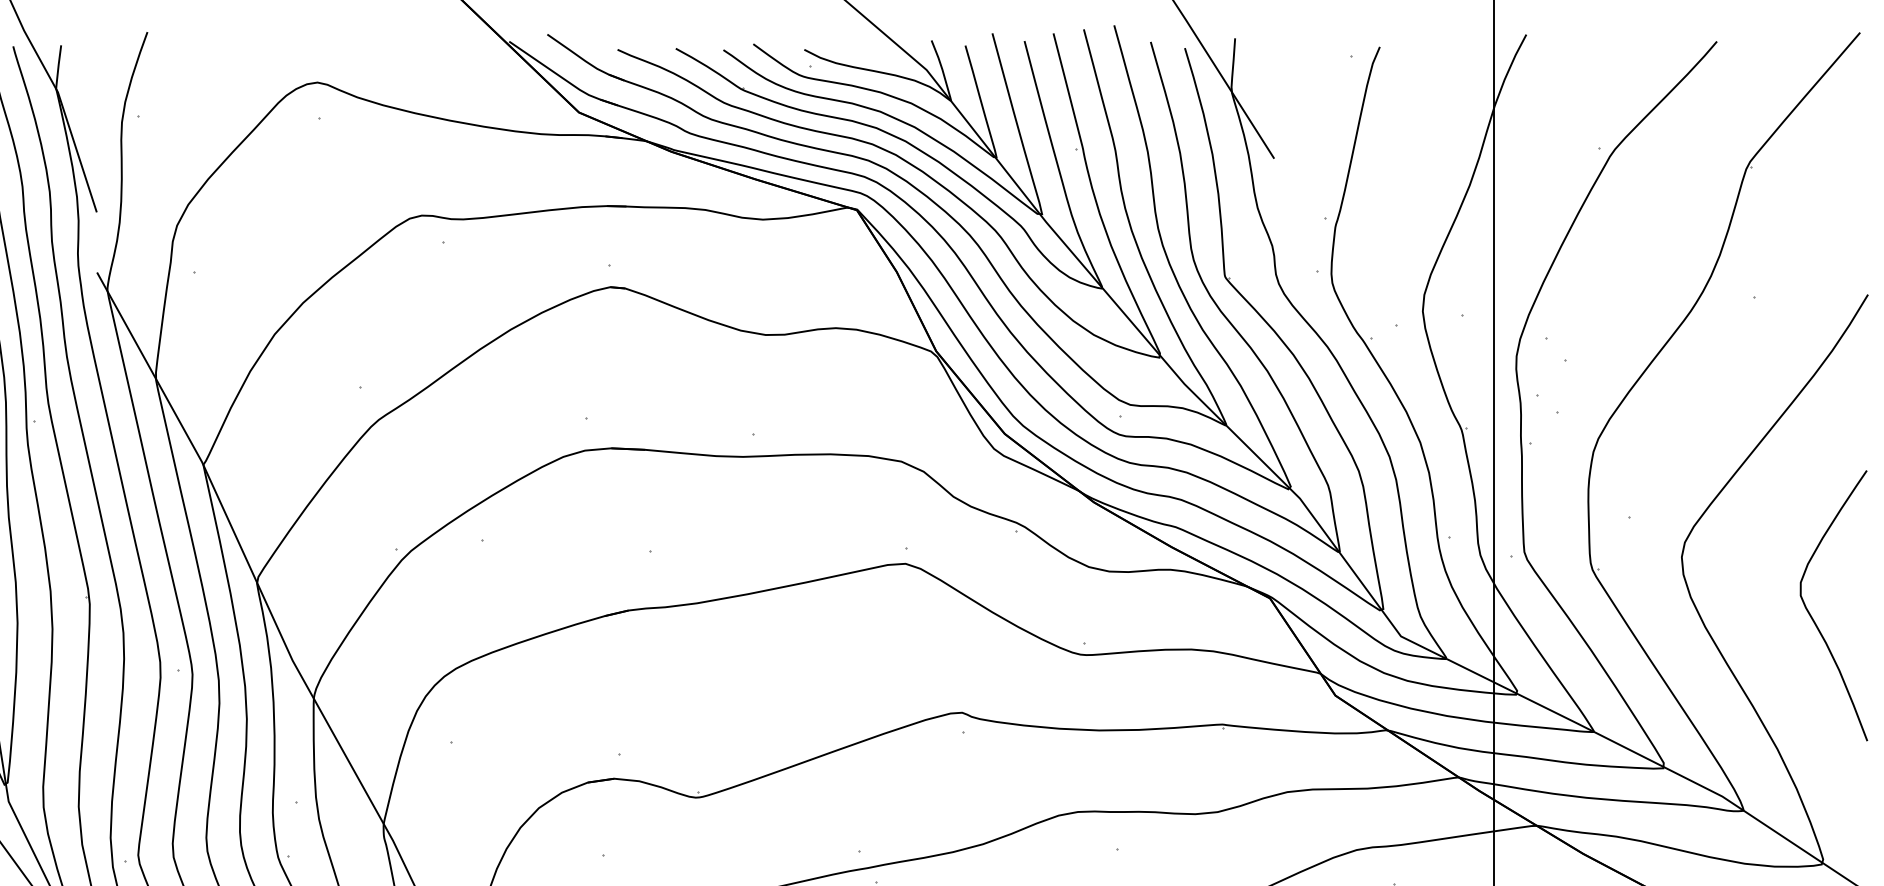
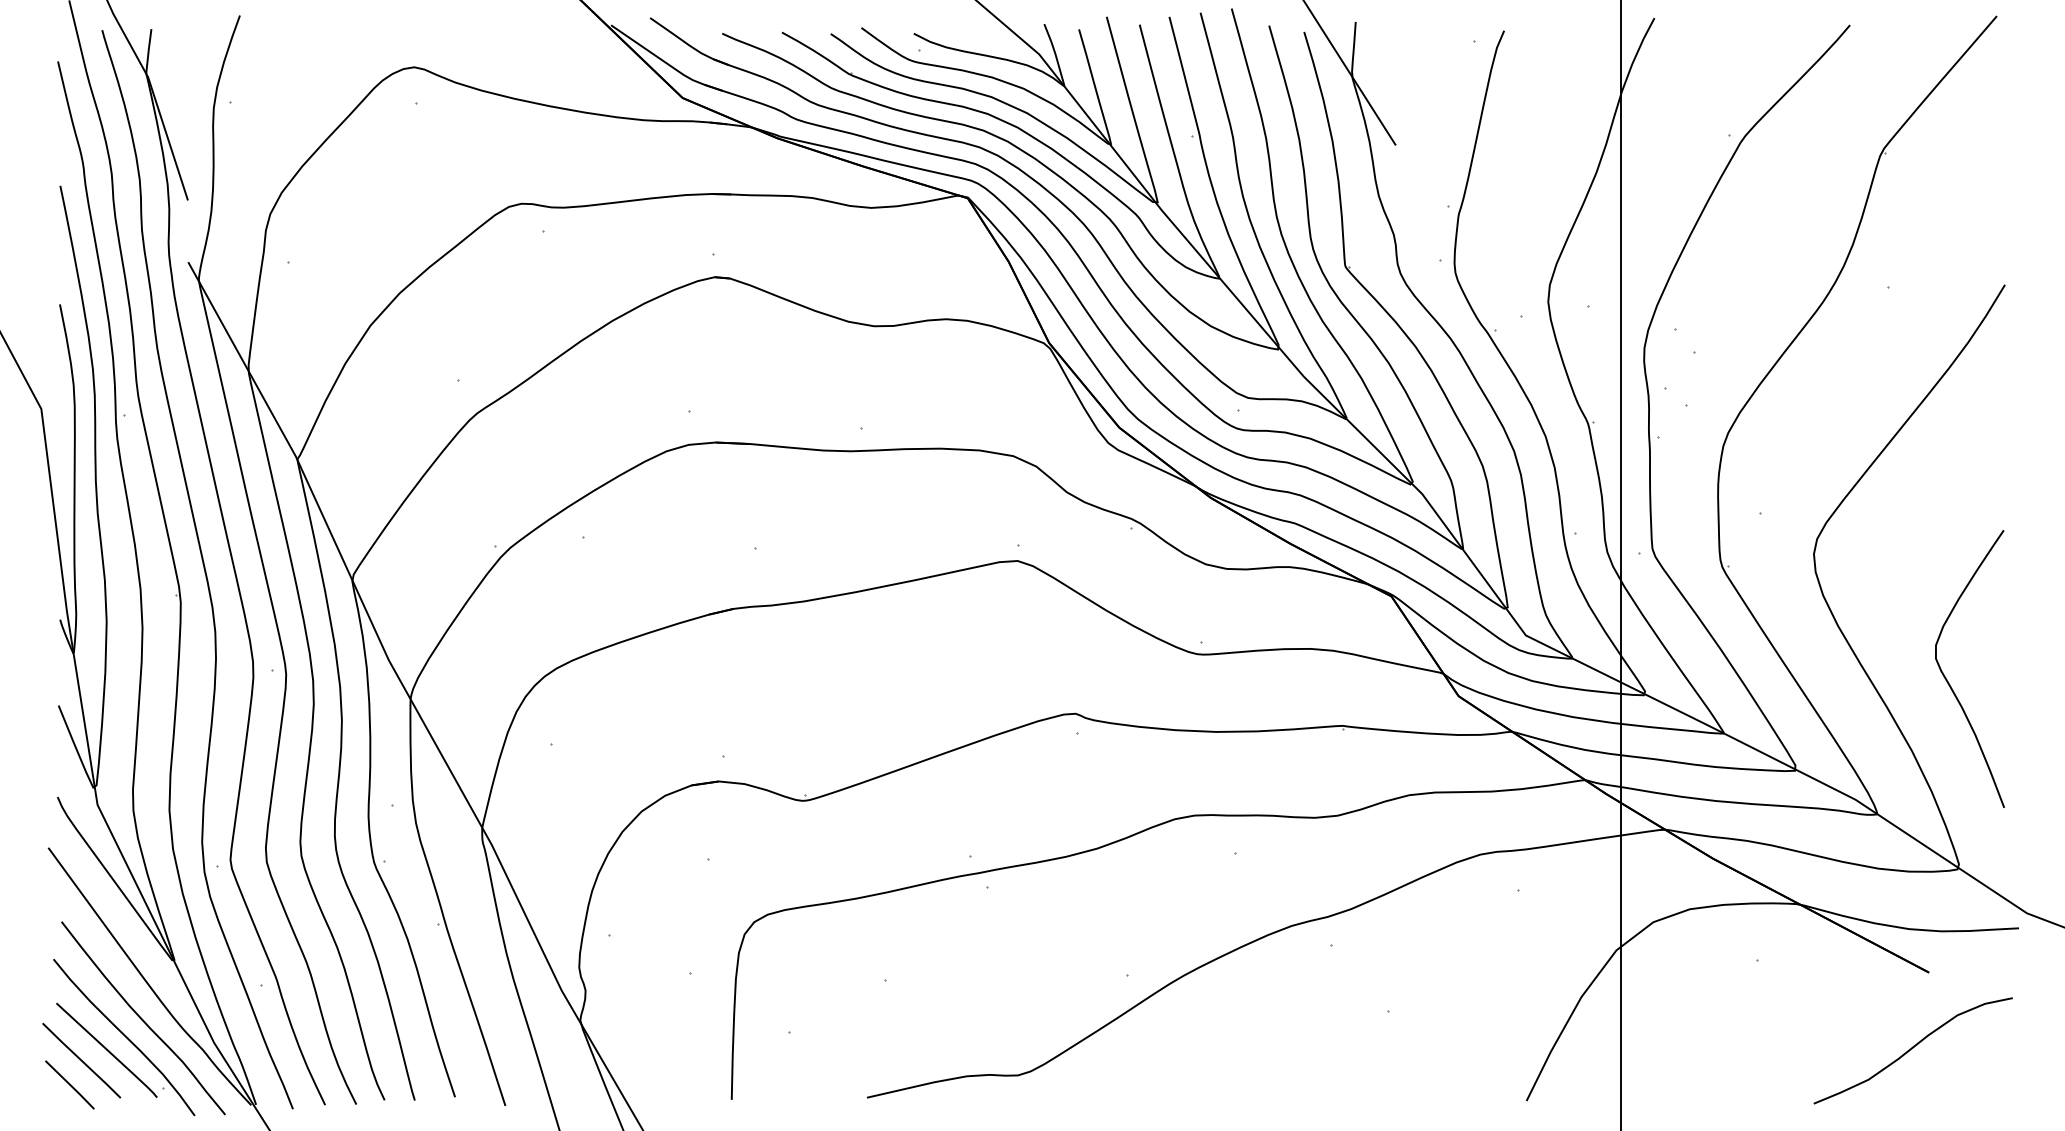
curve: (1811, 615) -> (1947, 679), moved

